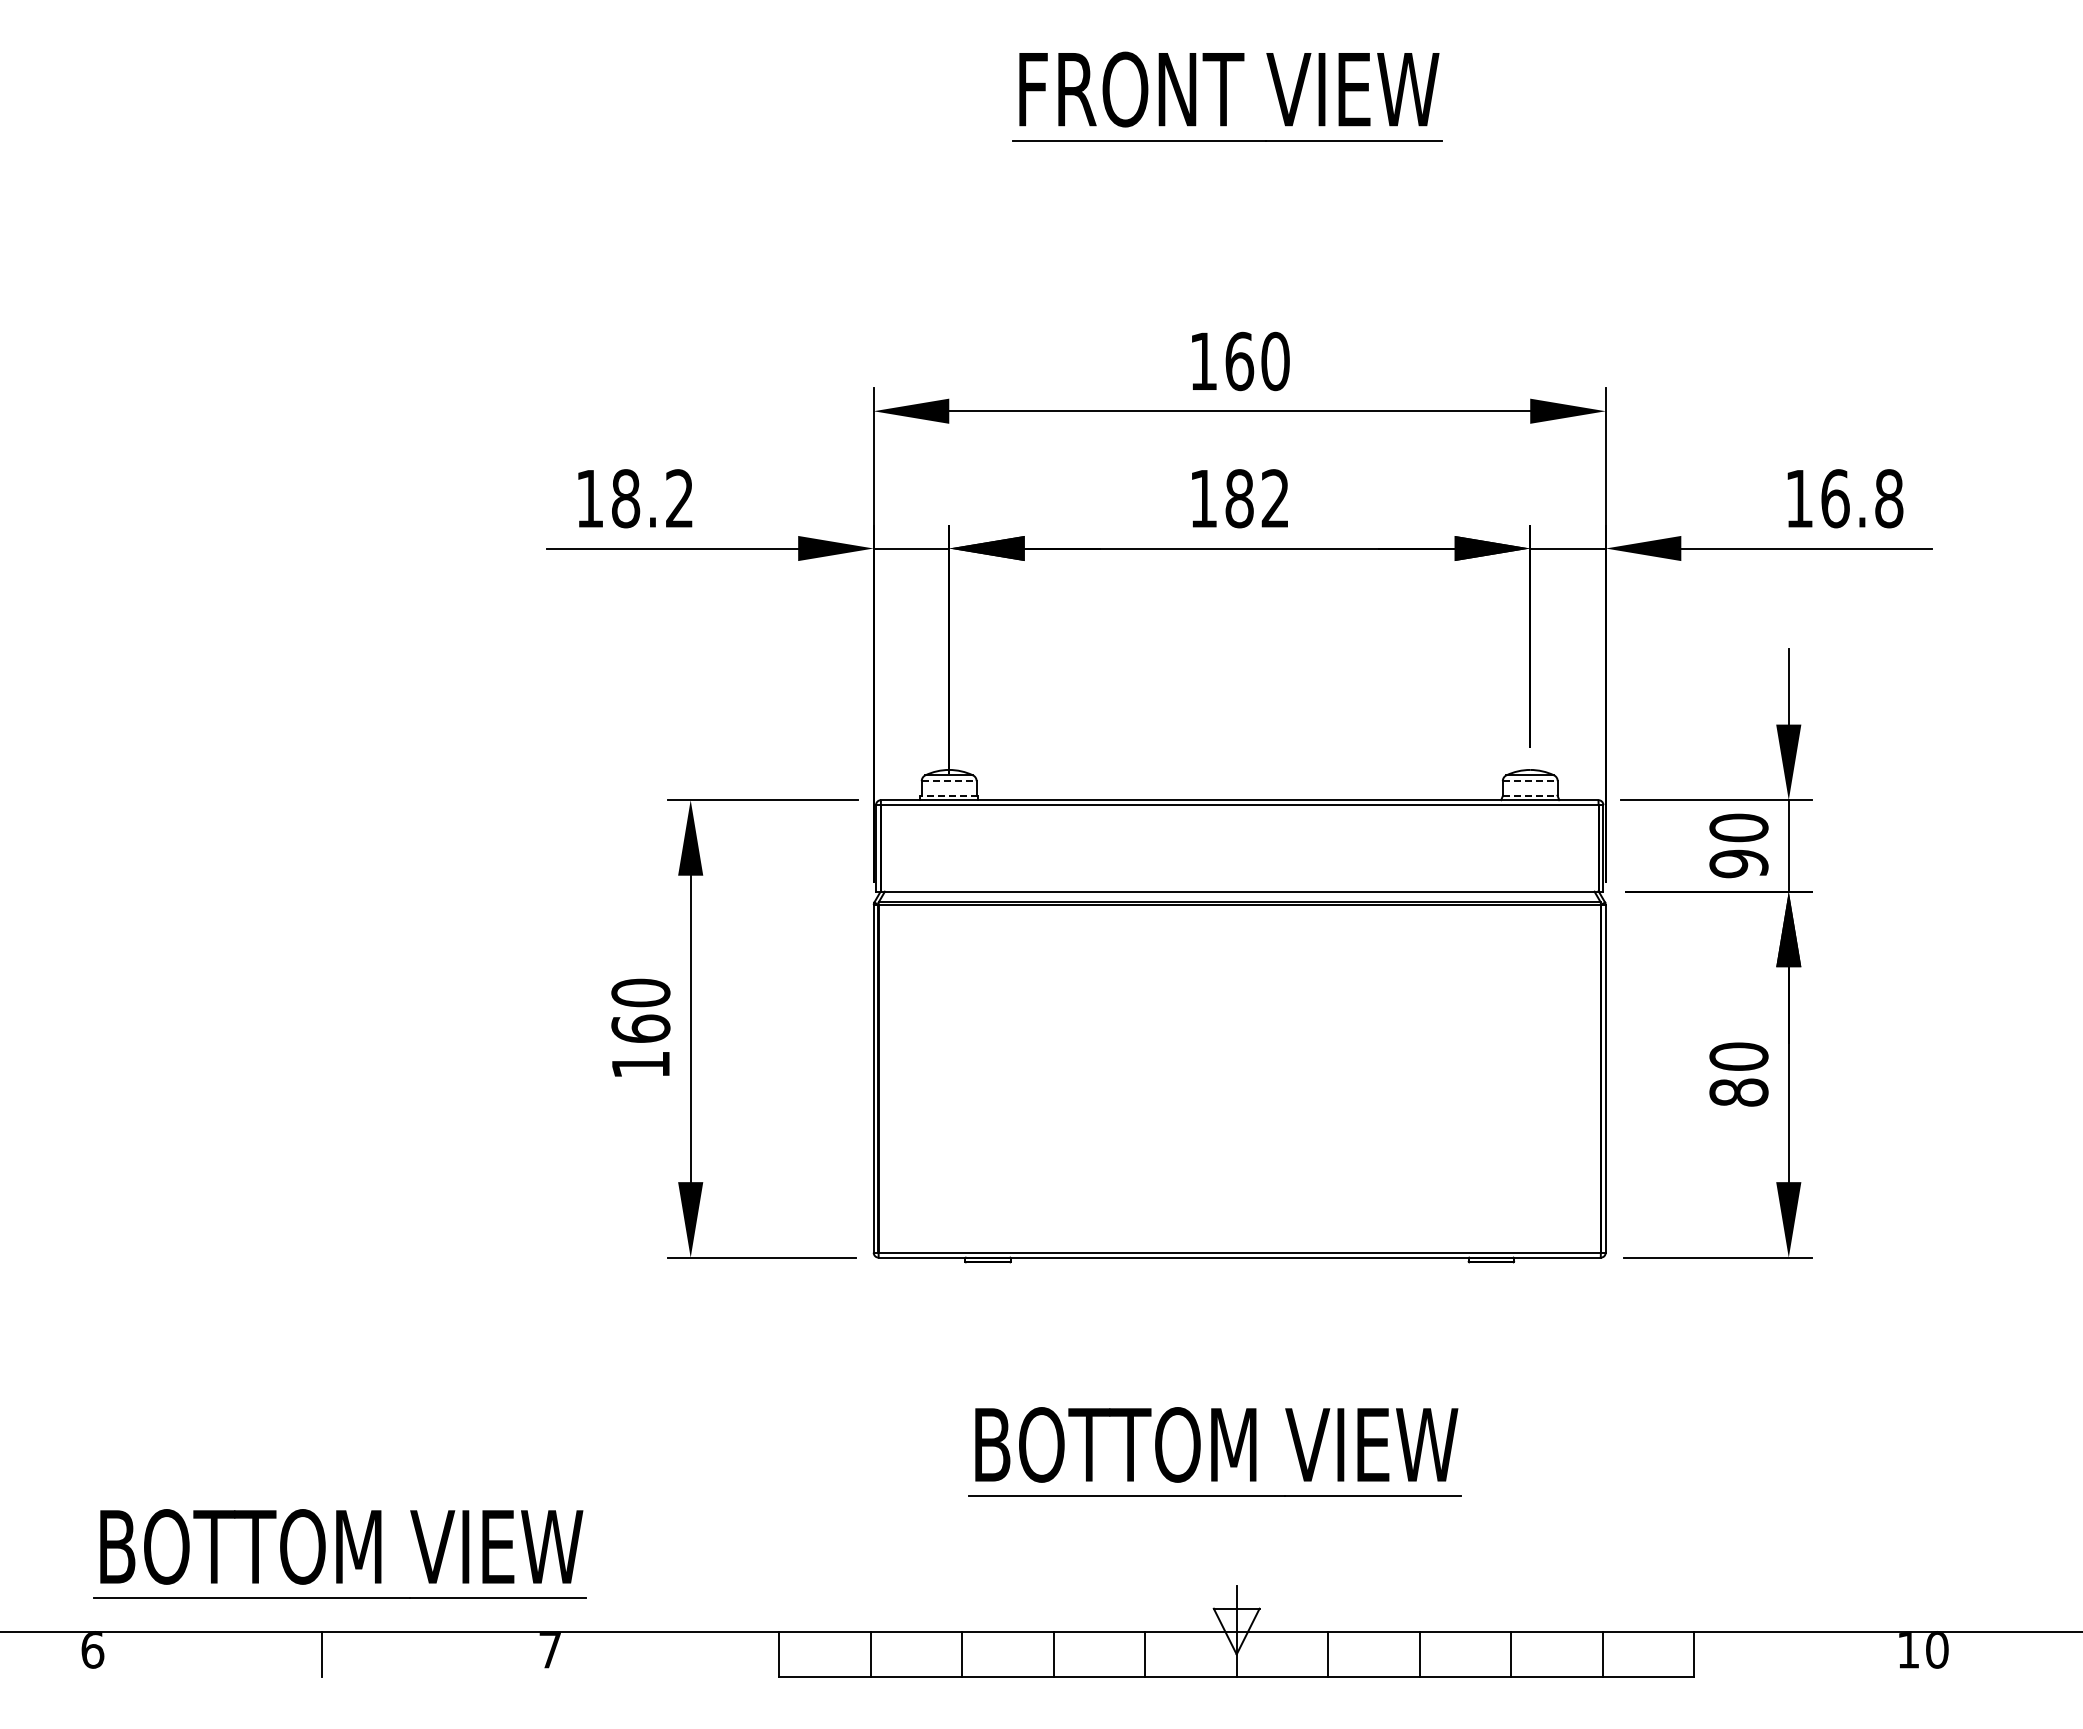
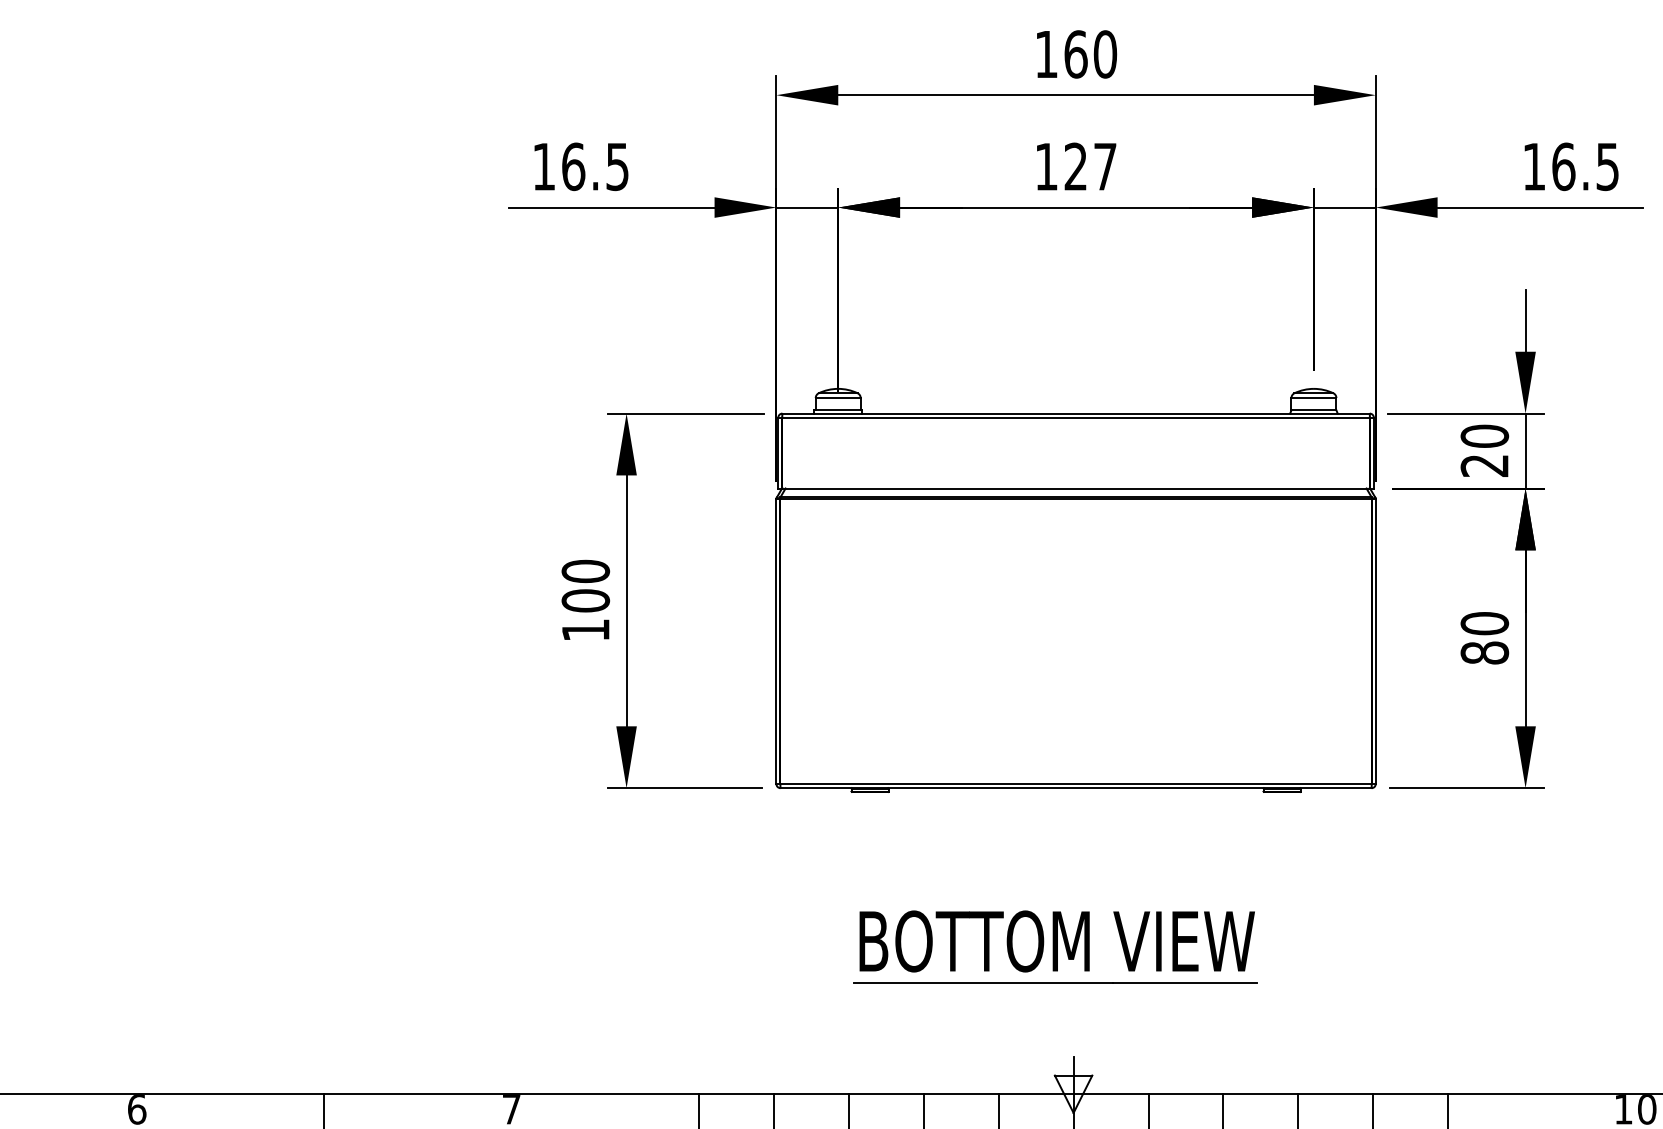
text: (652, 498) -> (595, 166), 18.2 -> 16.5
text: (1256, 498) -> (1089, 166), 182 -> 127
text: (1889, 498) -> (1608, 166), 16.8 -> 16.5
line: (949, 781) -> (838, 398), dashed -> solid
line: (1530, 781) -> (1314, 398), dashed -> solid
line: (948, 795) -> (837, 409), dashed -> solid
line: (1530, 795) -> (1314, 409), dashed -> solid
text: (1738, 863) -> (1484, 465), 90 -> 20
text: (640, 1028) -> (585, 600), 160 -> 100
part: (339, 1553) -> (339, 1030), removed

